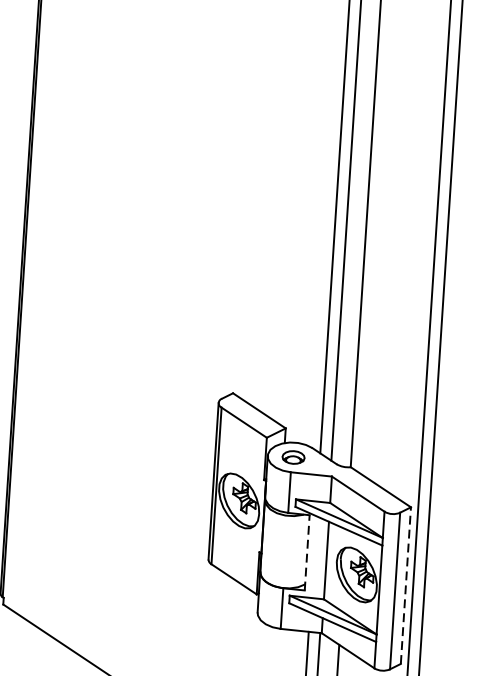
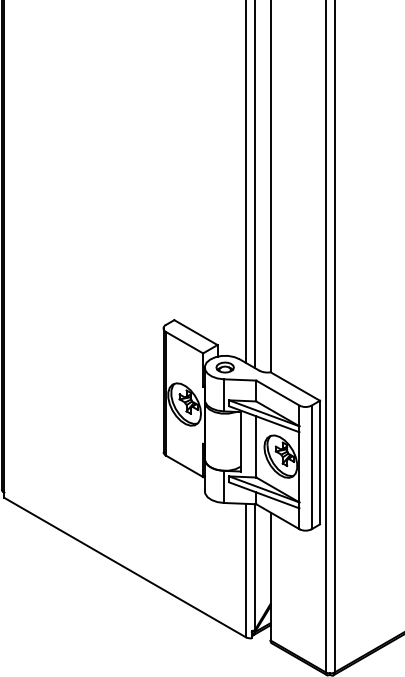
line: (306, 552) -> (240, 441), dashed -> solid
line: (406, 585) -> (320, 462), dashed -> solid

